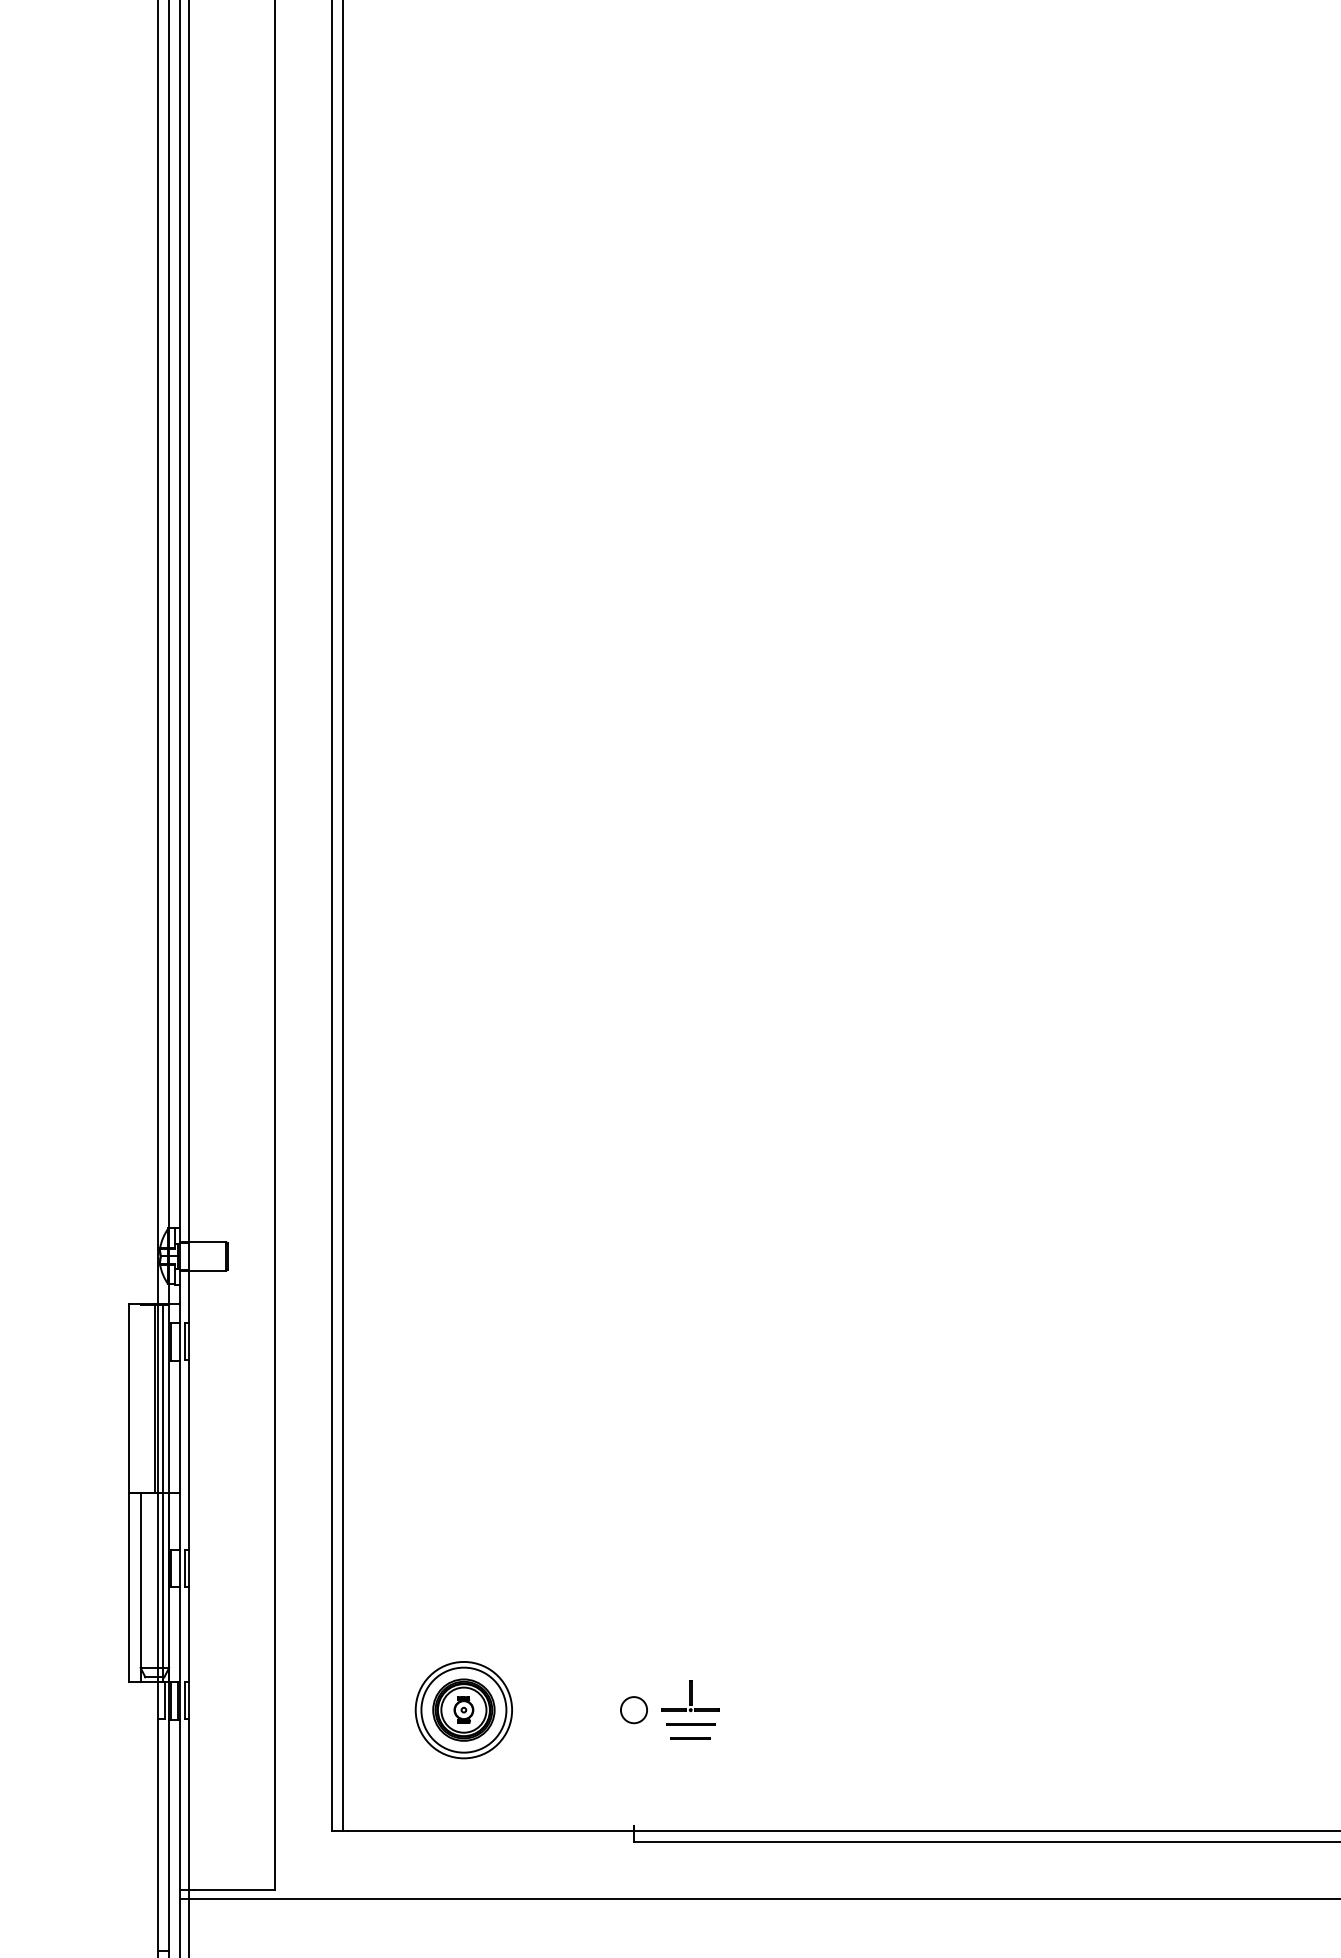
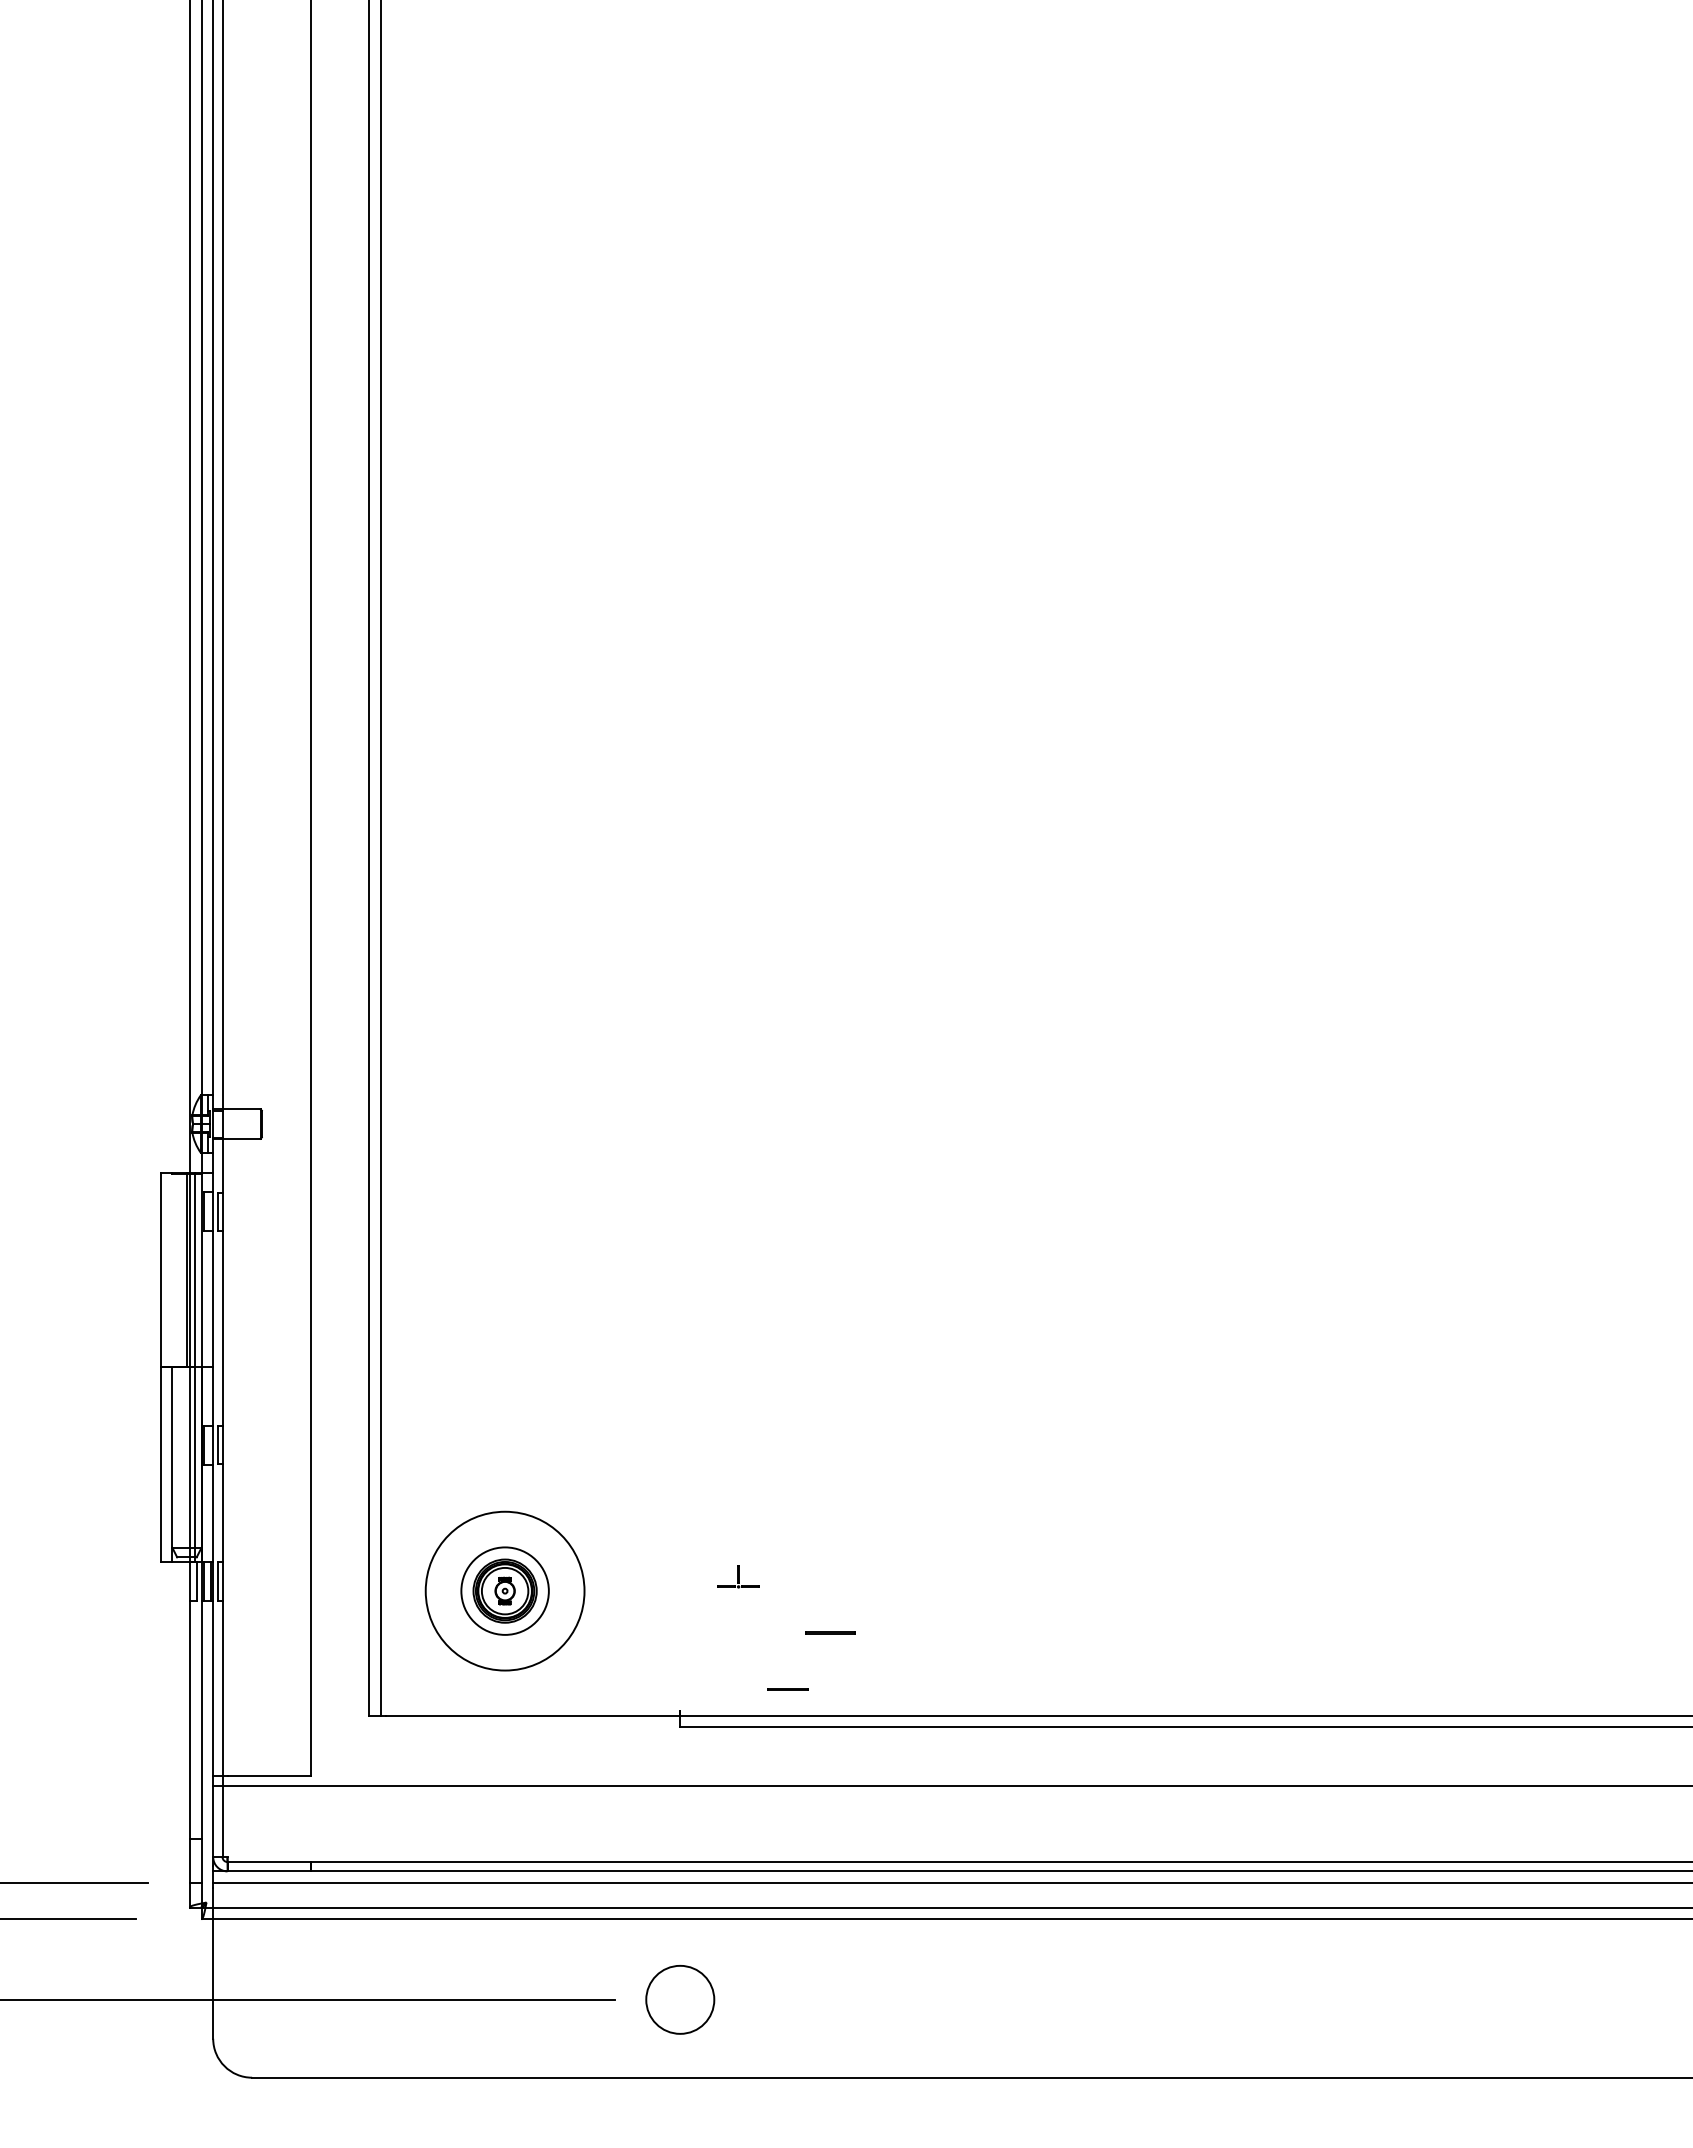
part: (690, 1695) -> (738, 1576), size x0.7
circle: (463, 1709) -> (504, 1590), size x1.6
circle: (633, 1709) -> (679, 1590), removed
line: (690, 1724) -> (830, 1632), moved
line: (690, 1738) -> (787, 1689), moved

